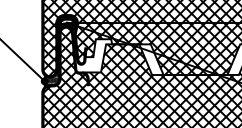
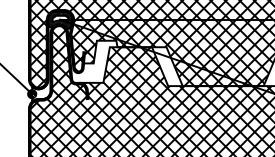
hatch: (52, 56) -> (41, 62), removed

